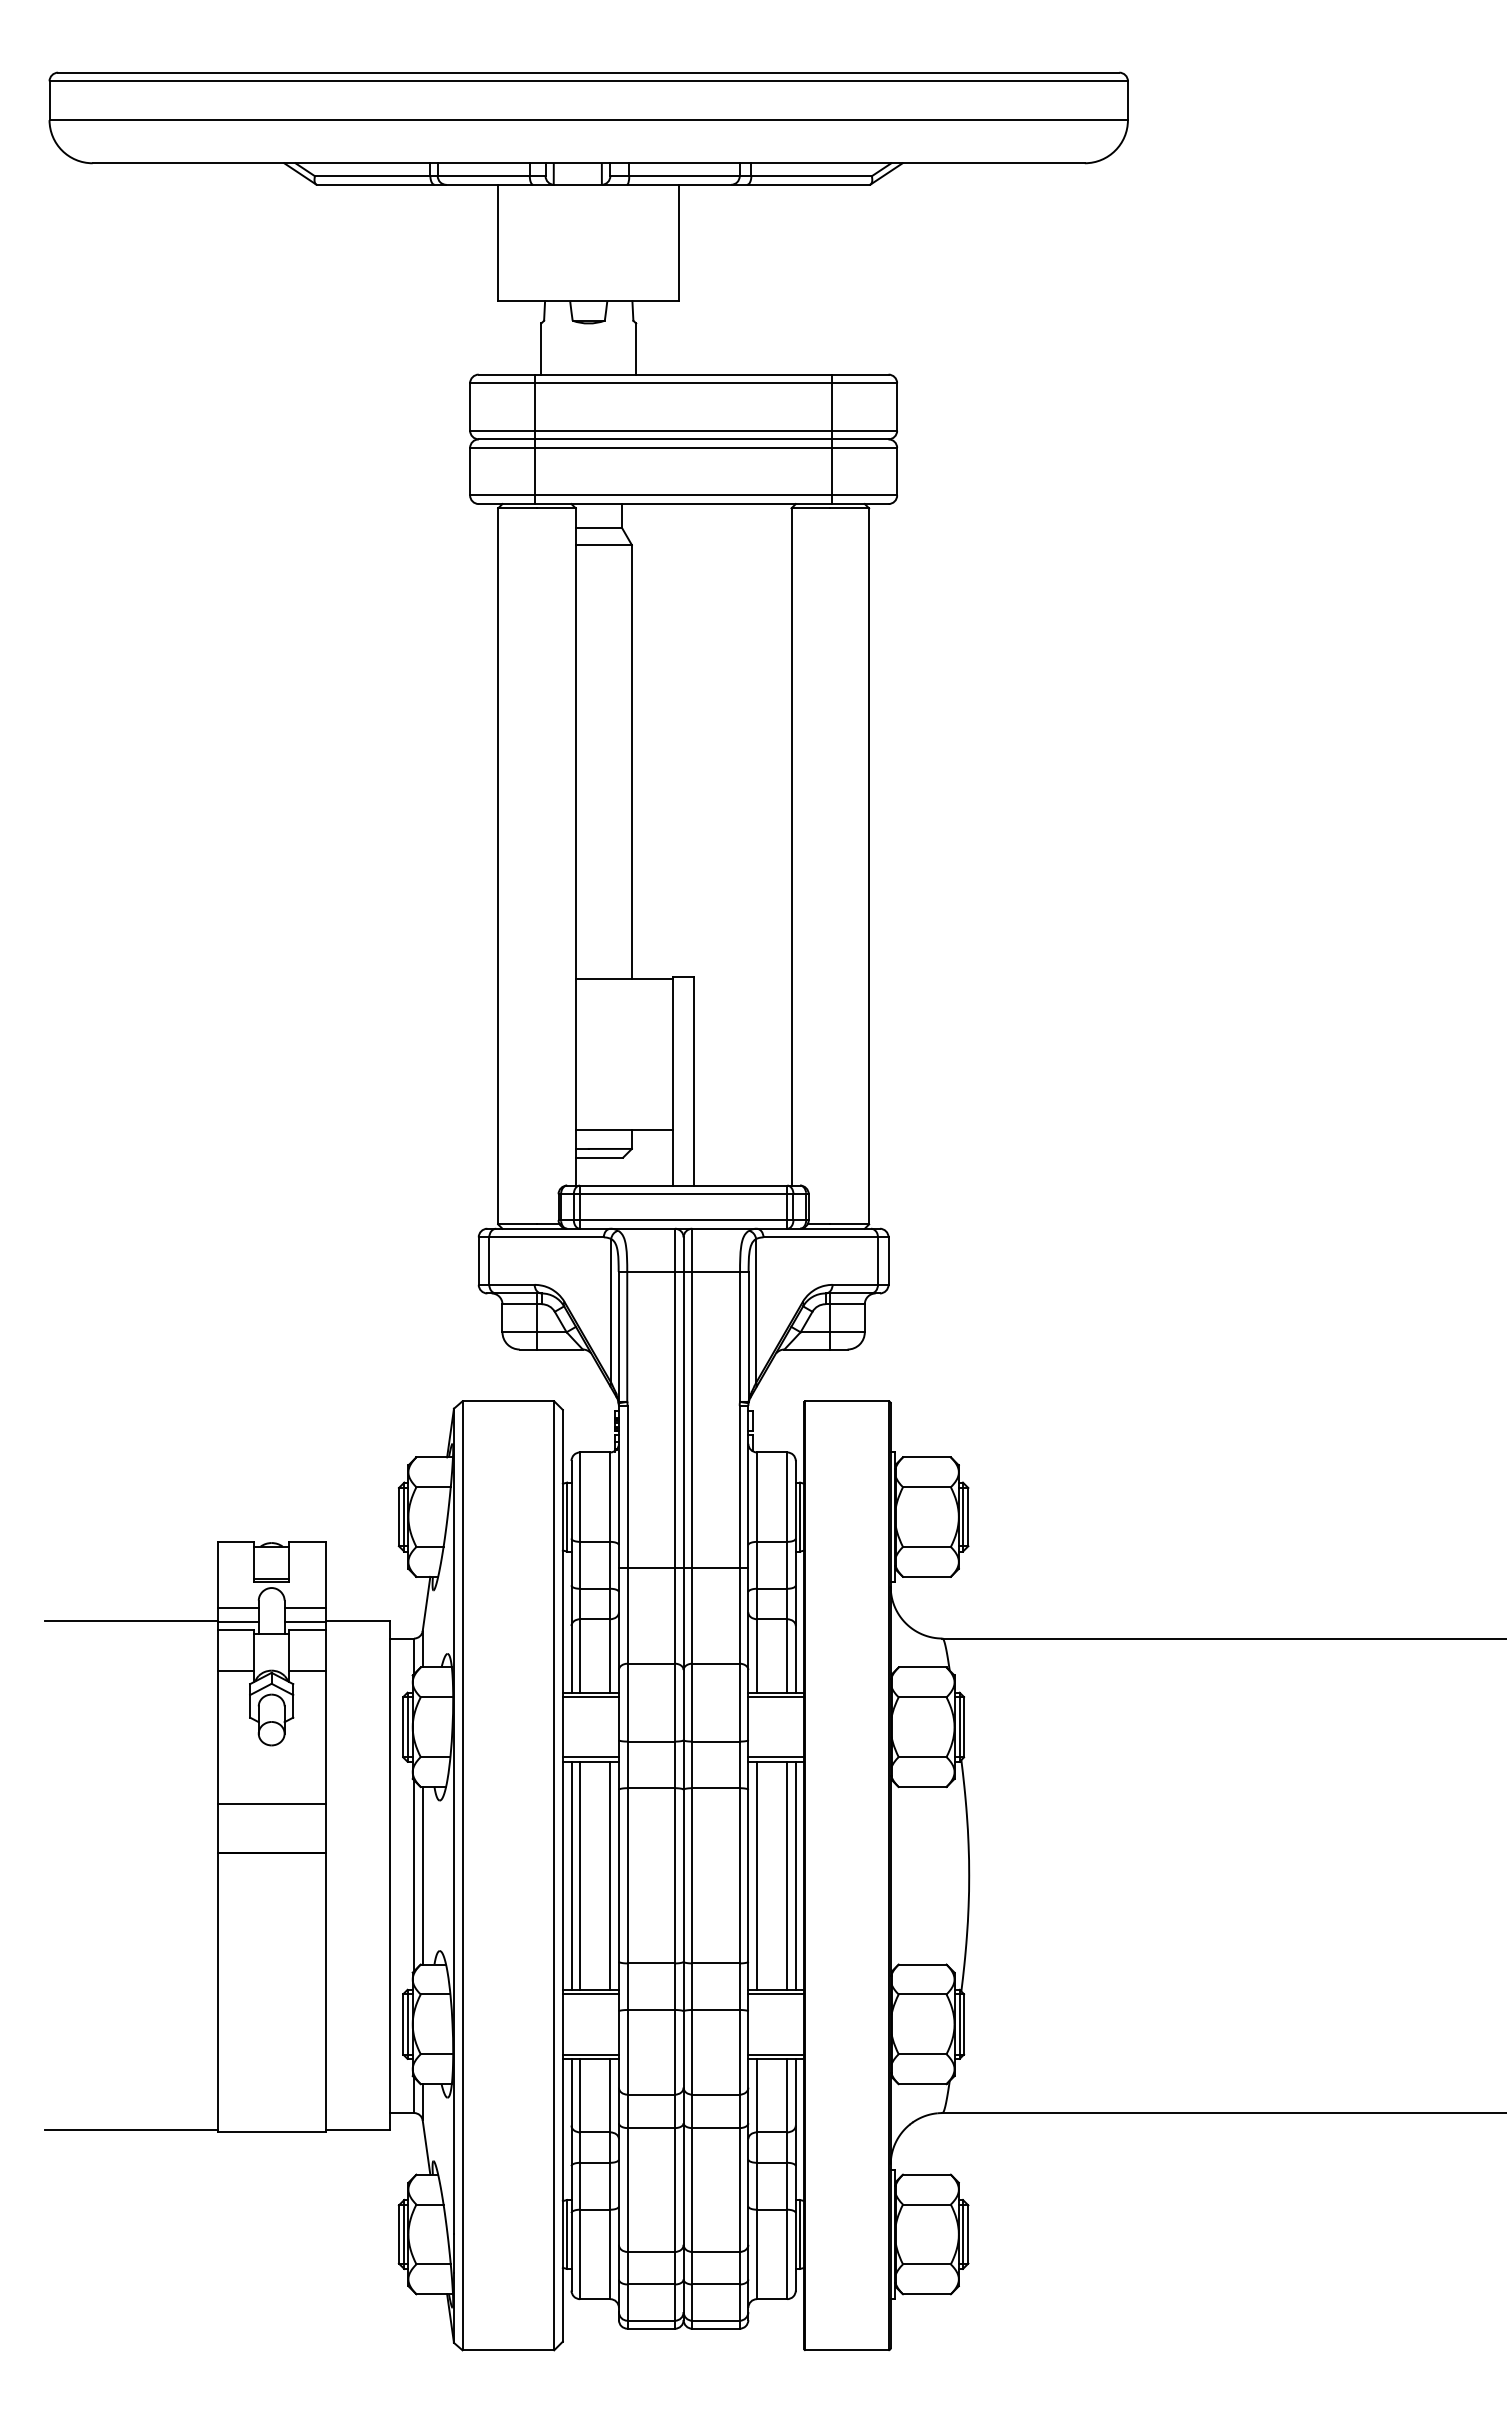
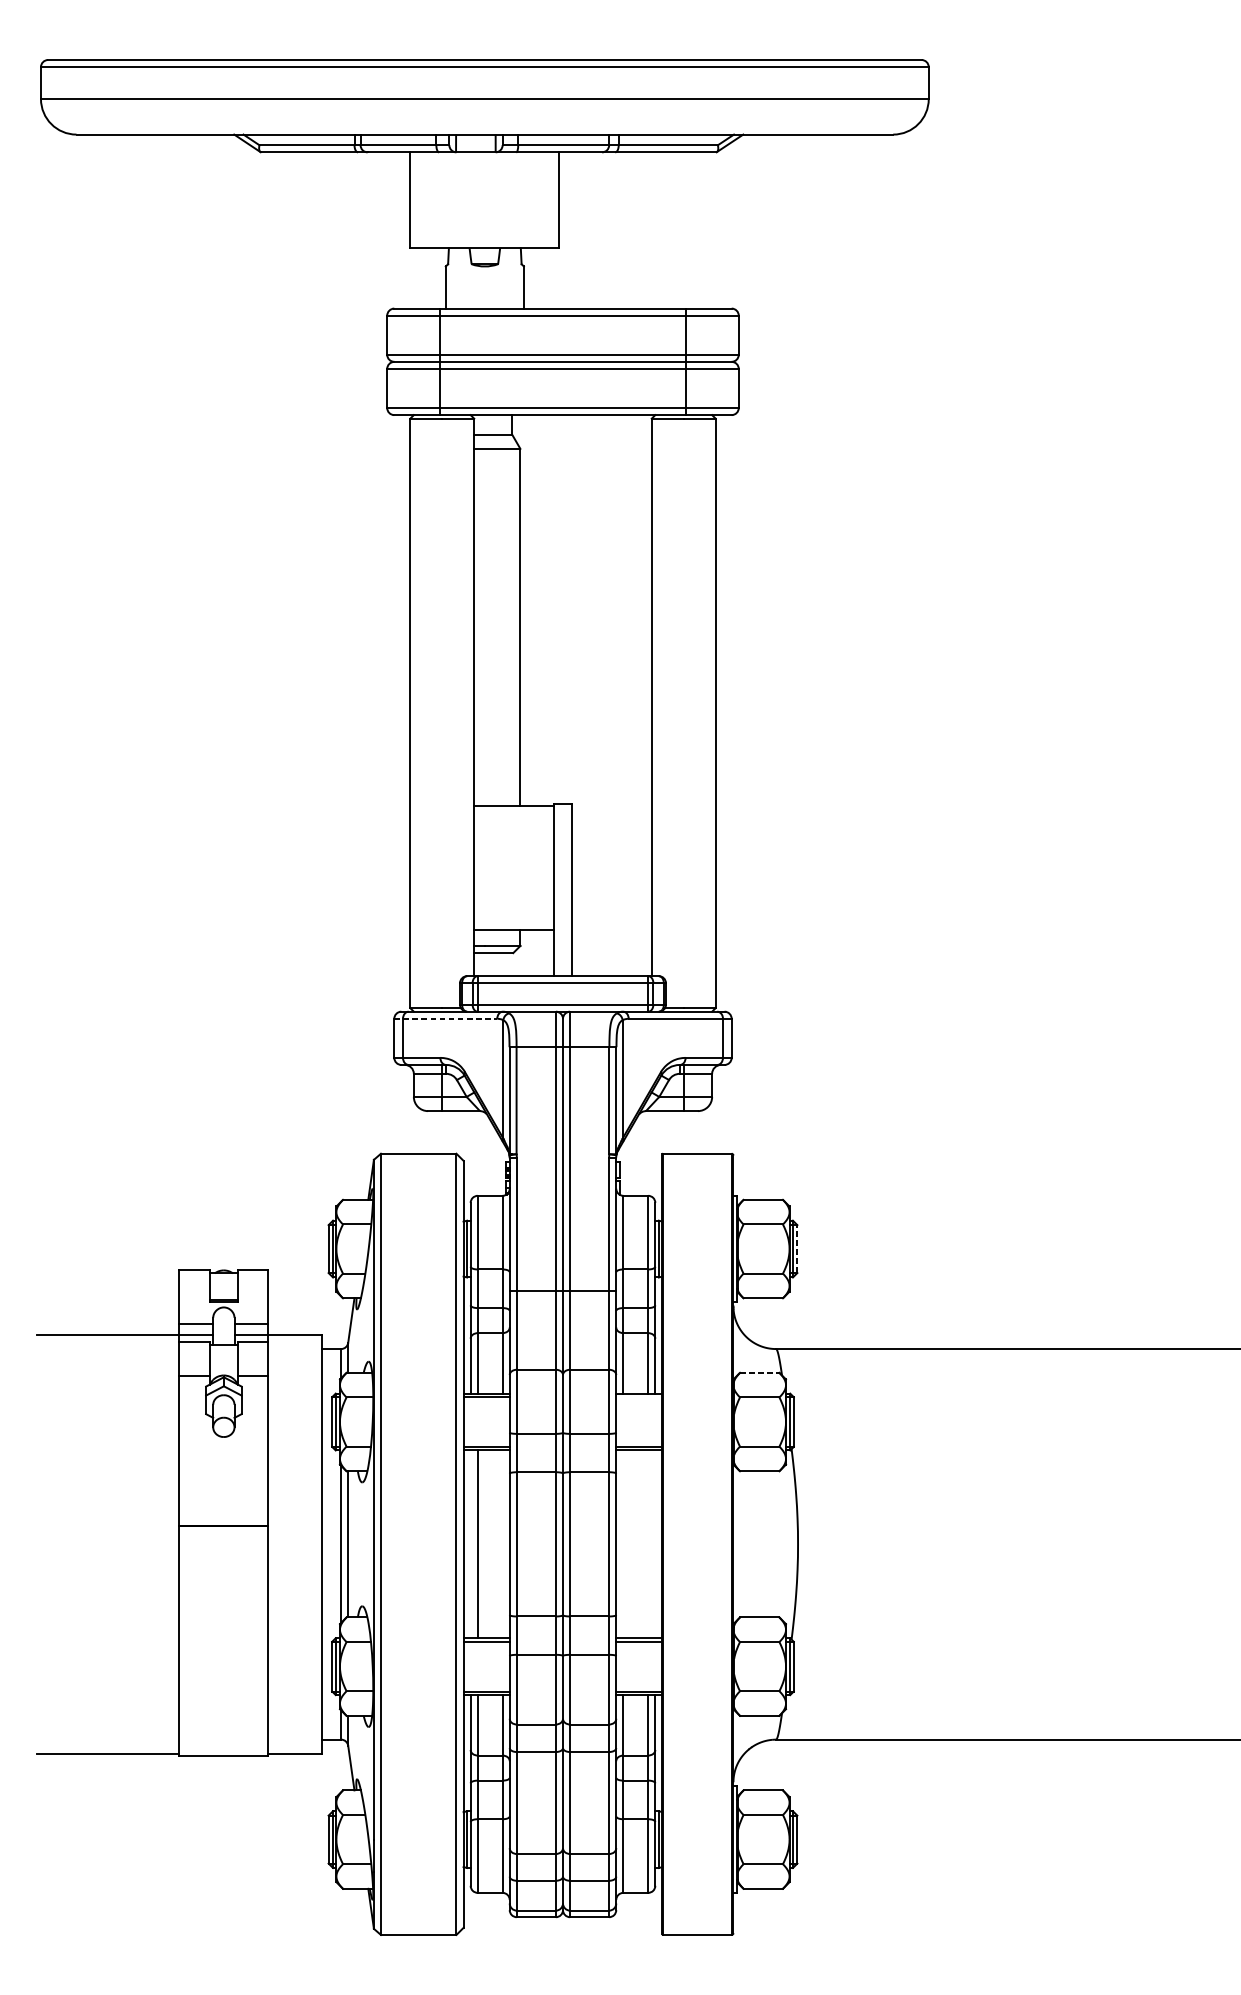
line: (541, 1237) -> (445, 1018), solid -> dashed
line: (968, 1516) -> (797, 1248), solid -> dashed
line: (922, 1667) -> (759, 1372), solid -> dashed
line: (776, 1697) -> (639, 1397), removed
line: (271, 1803) -> (223, 1484), removed
line: (571, 1875) -> (470, 1544), removed
line: (610, 1875) -> (502, 1544), removed
line: (756, 1875) -> (622, 1544), removed
line: (787, 1875) -> (648, 1544), removed
line: (795, 1875) -> (655, 1544), removed

